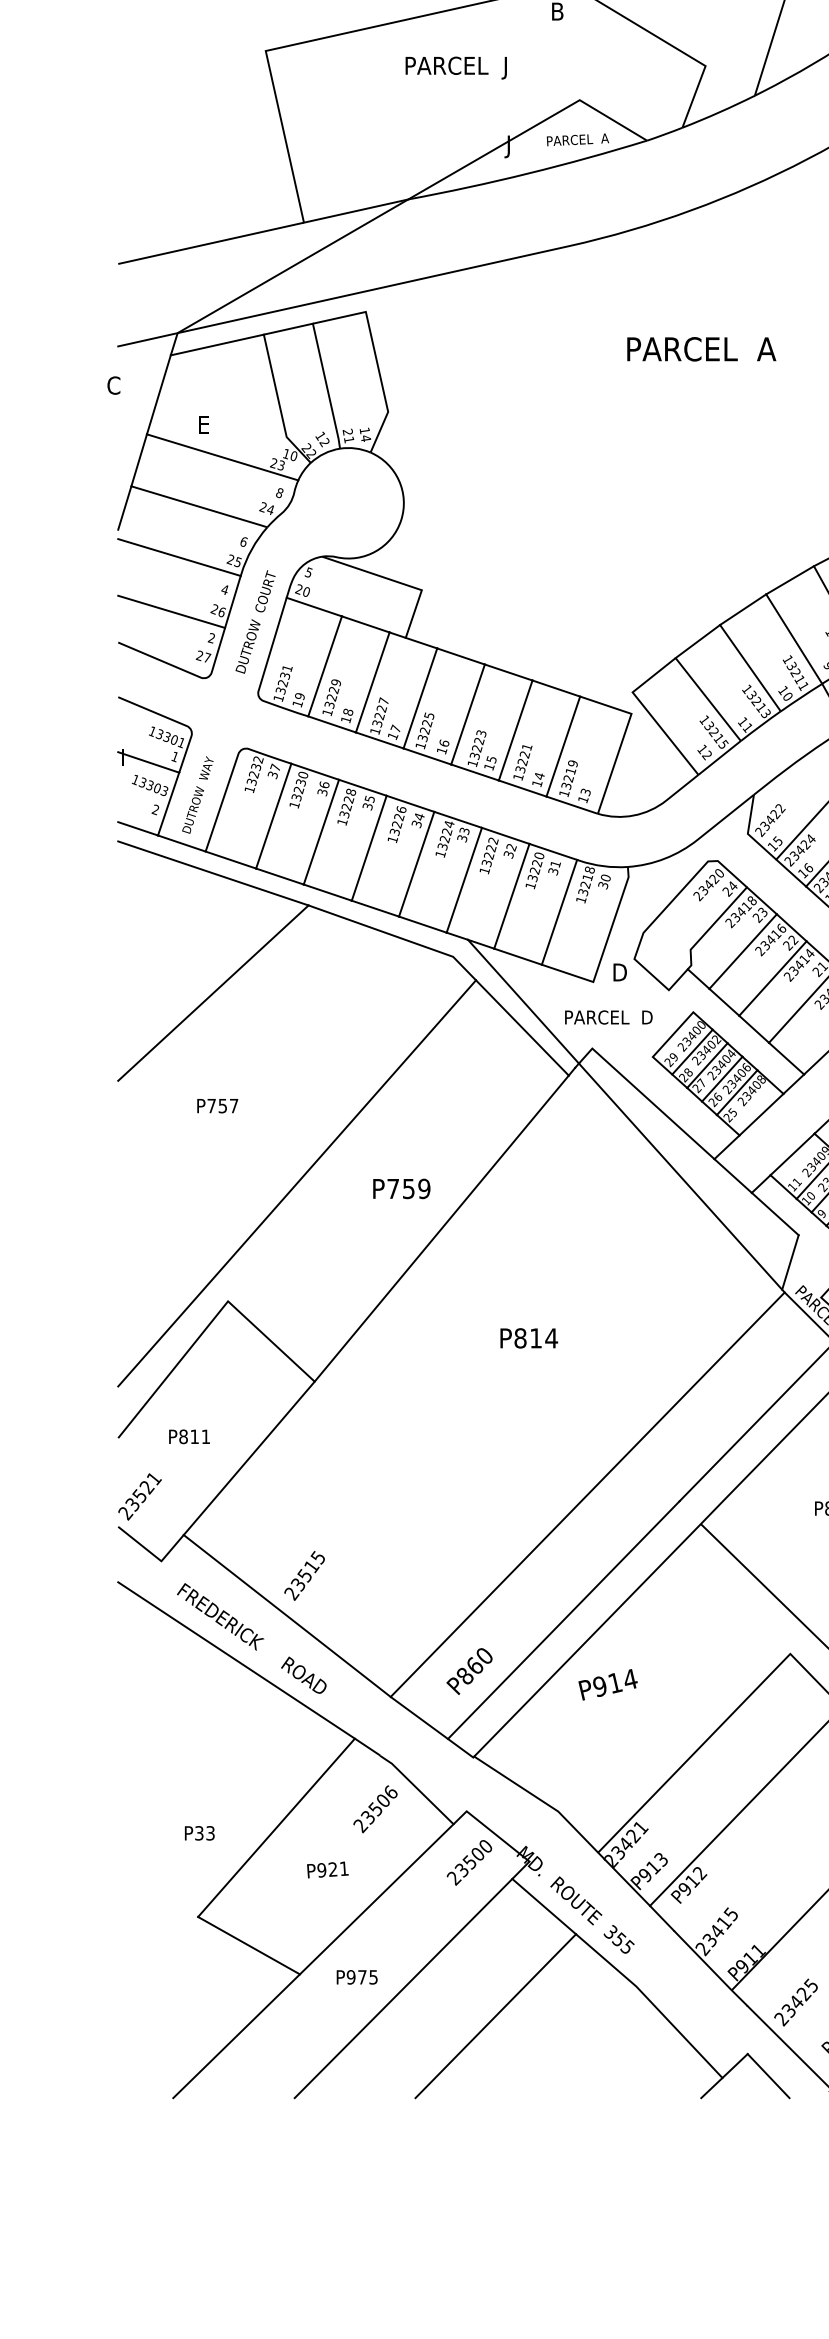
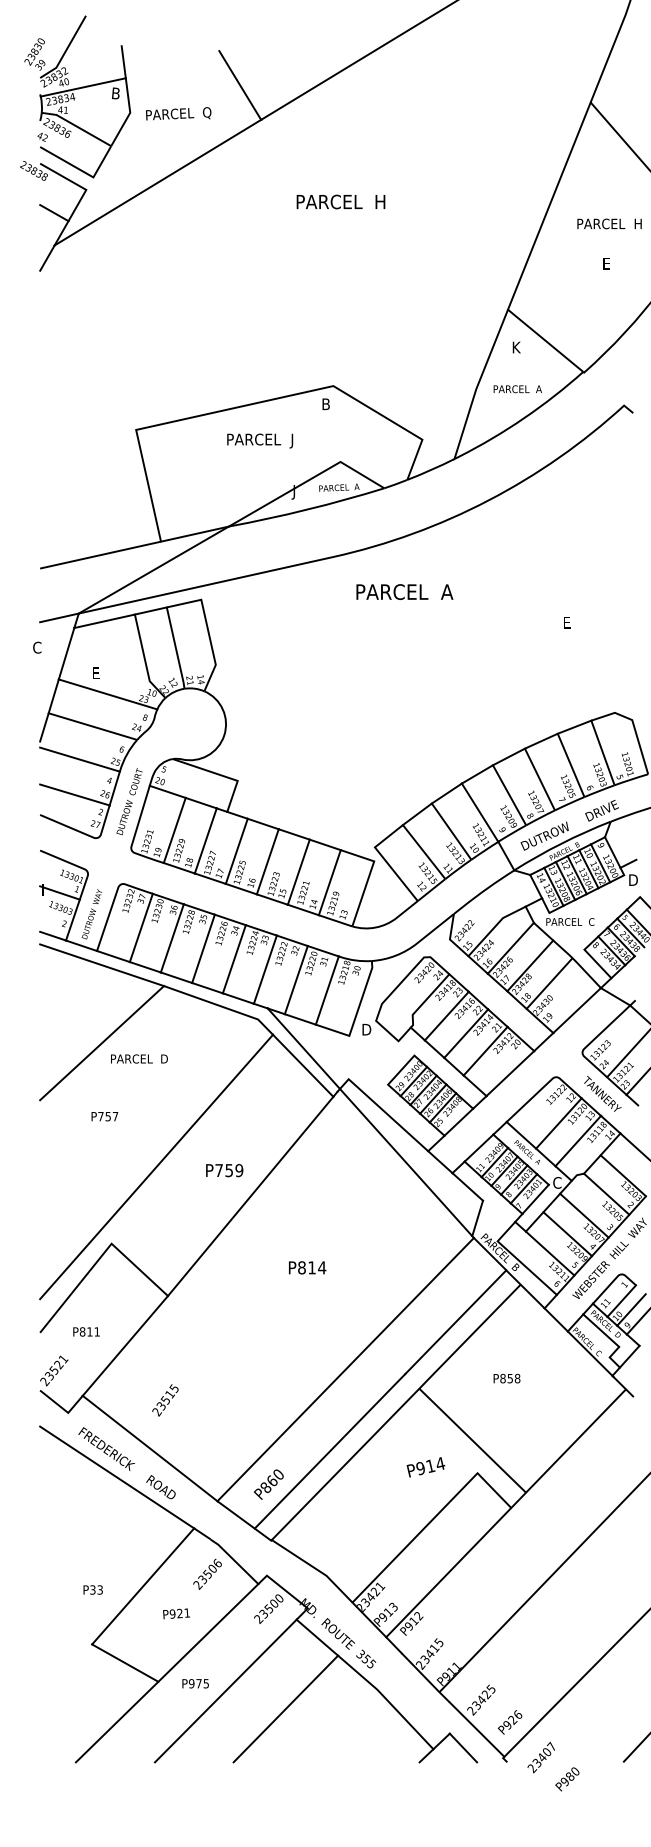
text: (701, 348) -> (404, 591), moved
text: (608, 1016) -> (139, 1058), moved
text: (304, 1575) -> (165, 1400), moved
text: (607, 1685) -> (425, 1467), moved

